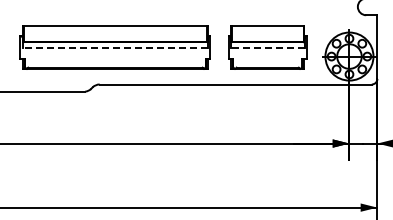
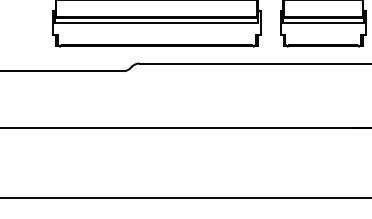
line: (115, 47) -> (156, 23), dashed -> solid
line: (267, 47) -> (323, 23), dashed -> solid

